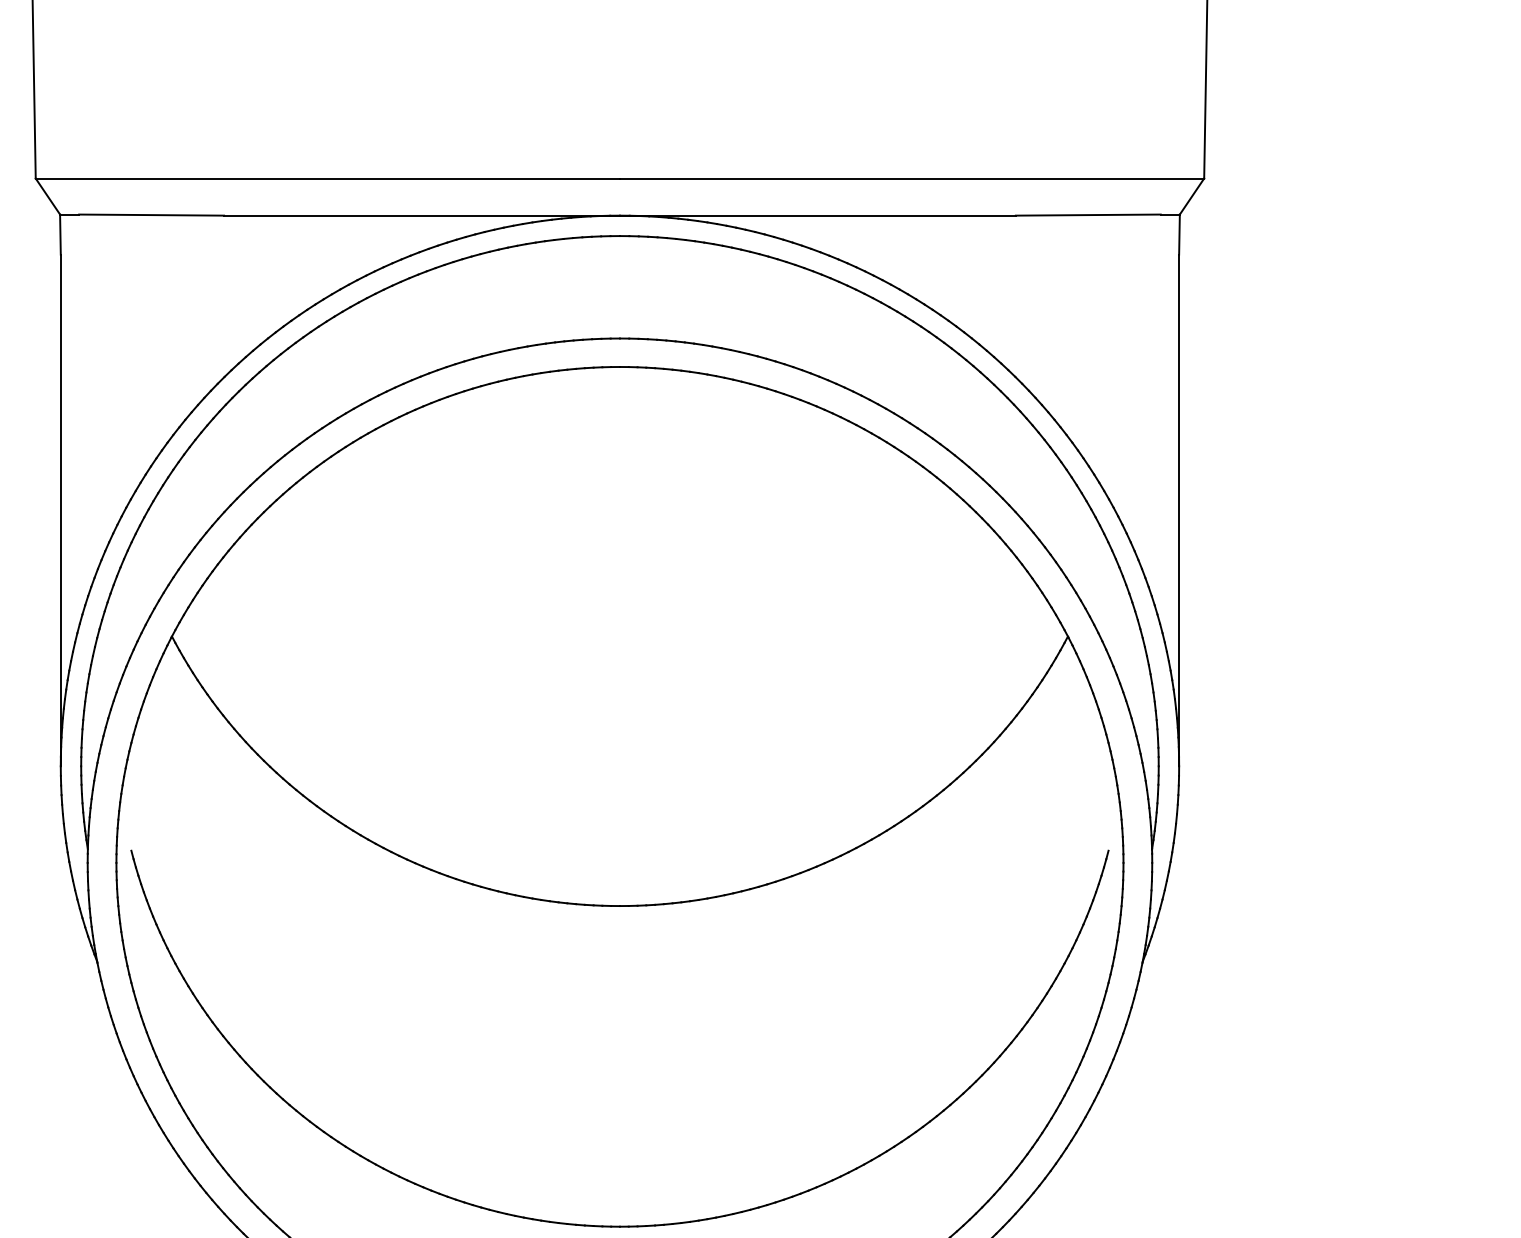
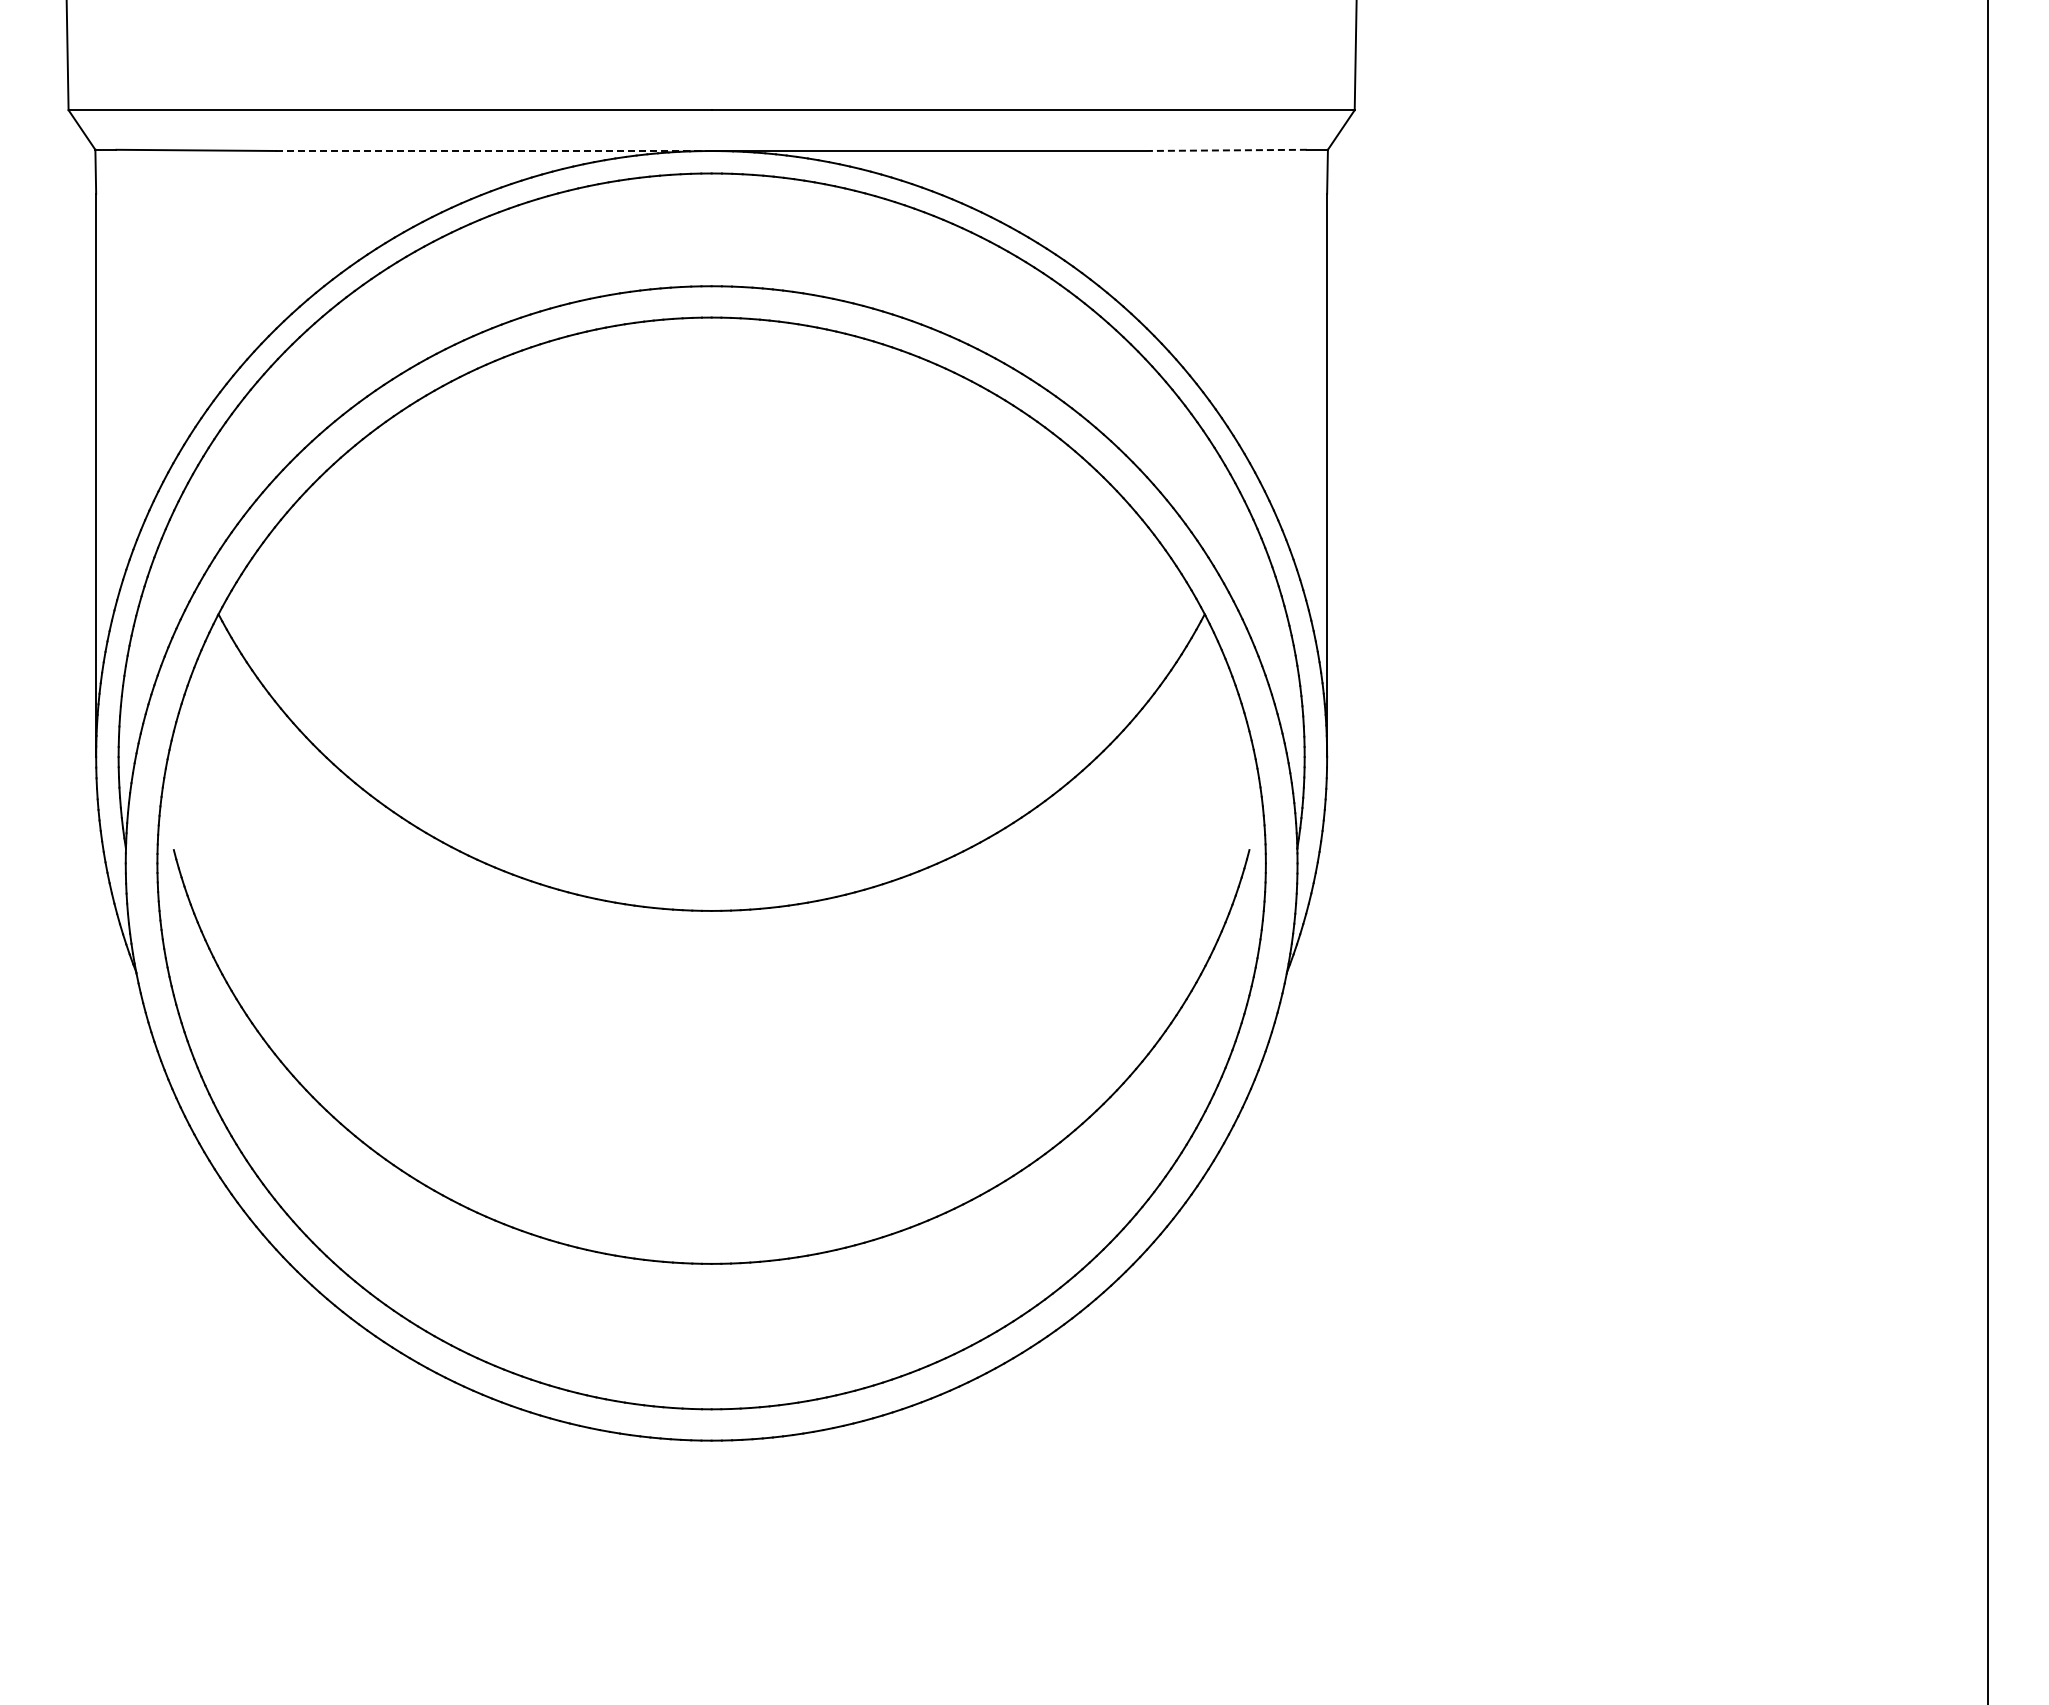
line: (421, 215) -> (493, 150), solid -> dashed
line: (1088, 215) -> (1227, 150), solid -> dashed

